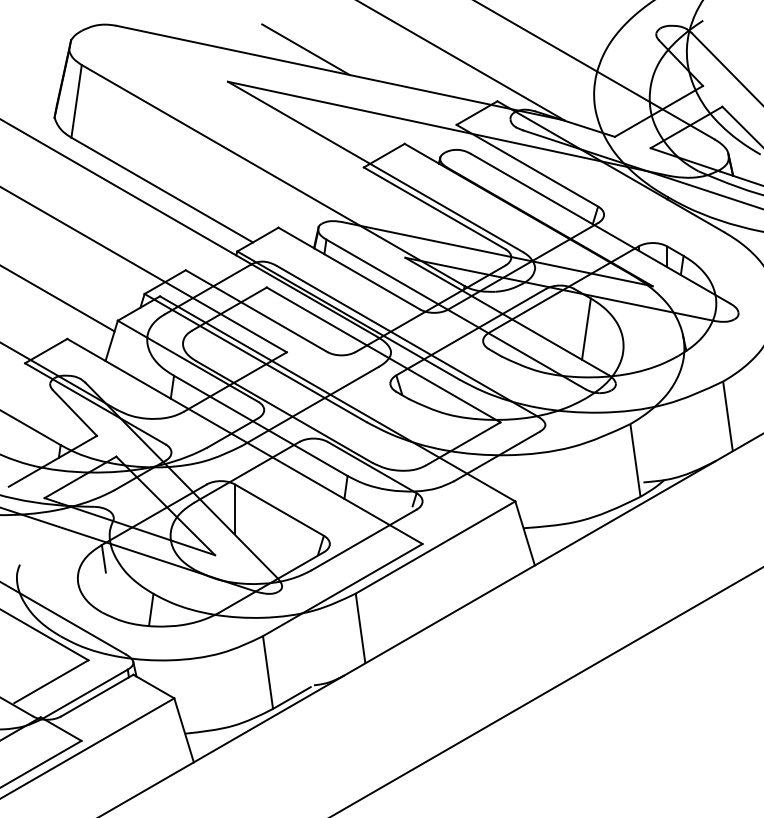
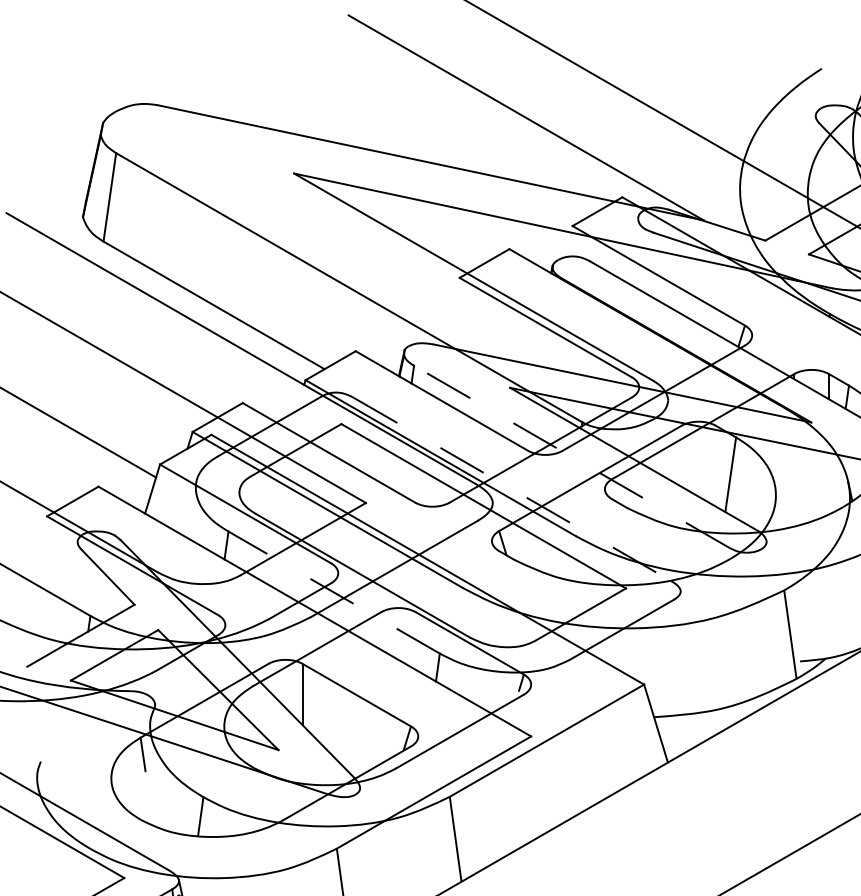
line: (305, 49) -> (388, 134), removed
line: (455, 314) -> (571, 456), solid -> dashed
line: (407, 341) -> (512, 489), solid -> dashed
line: (260, 425) -> (333, 592), solid -> dashed

